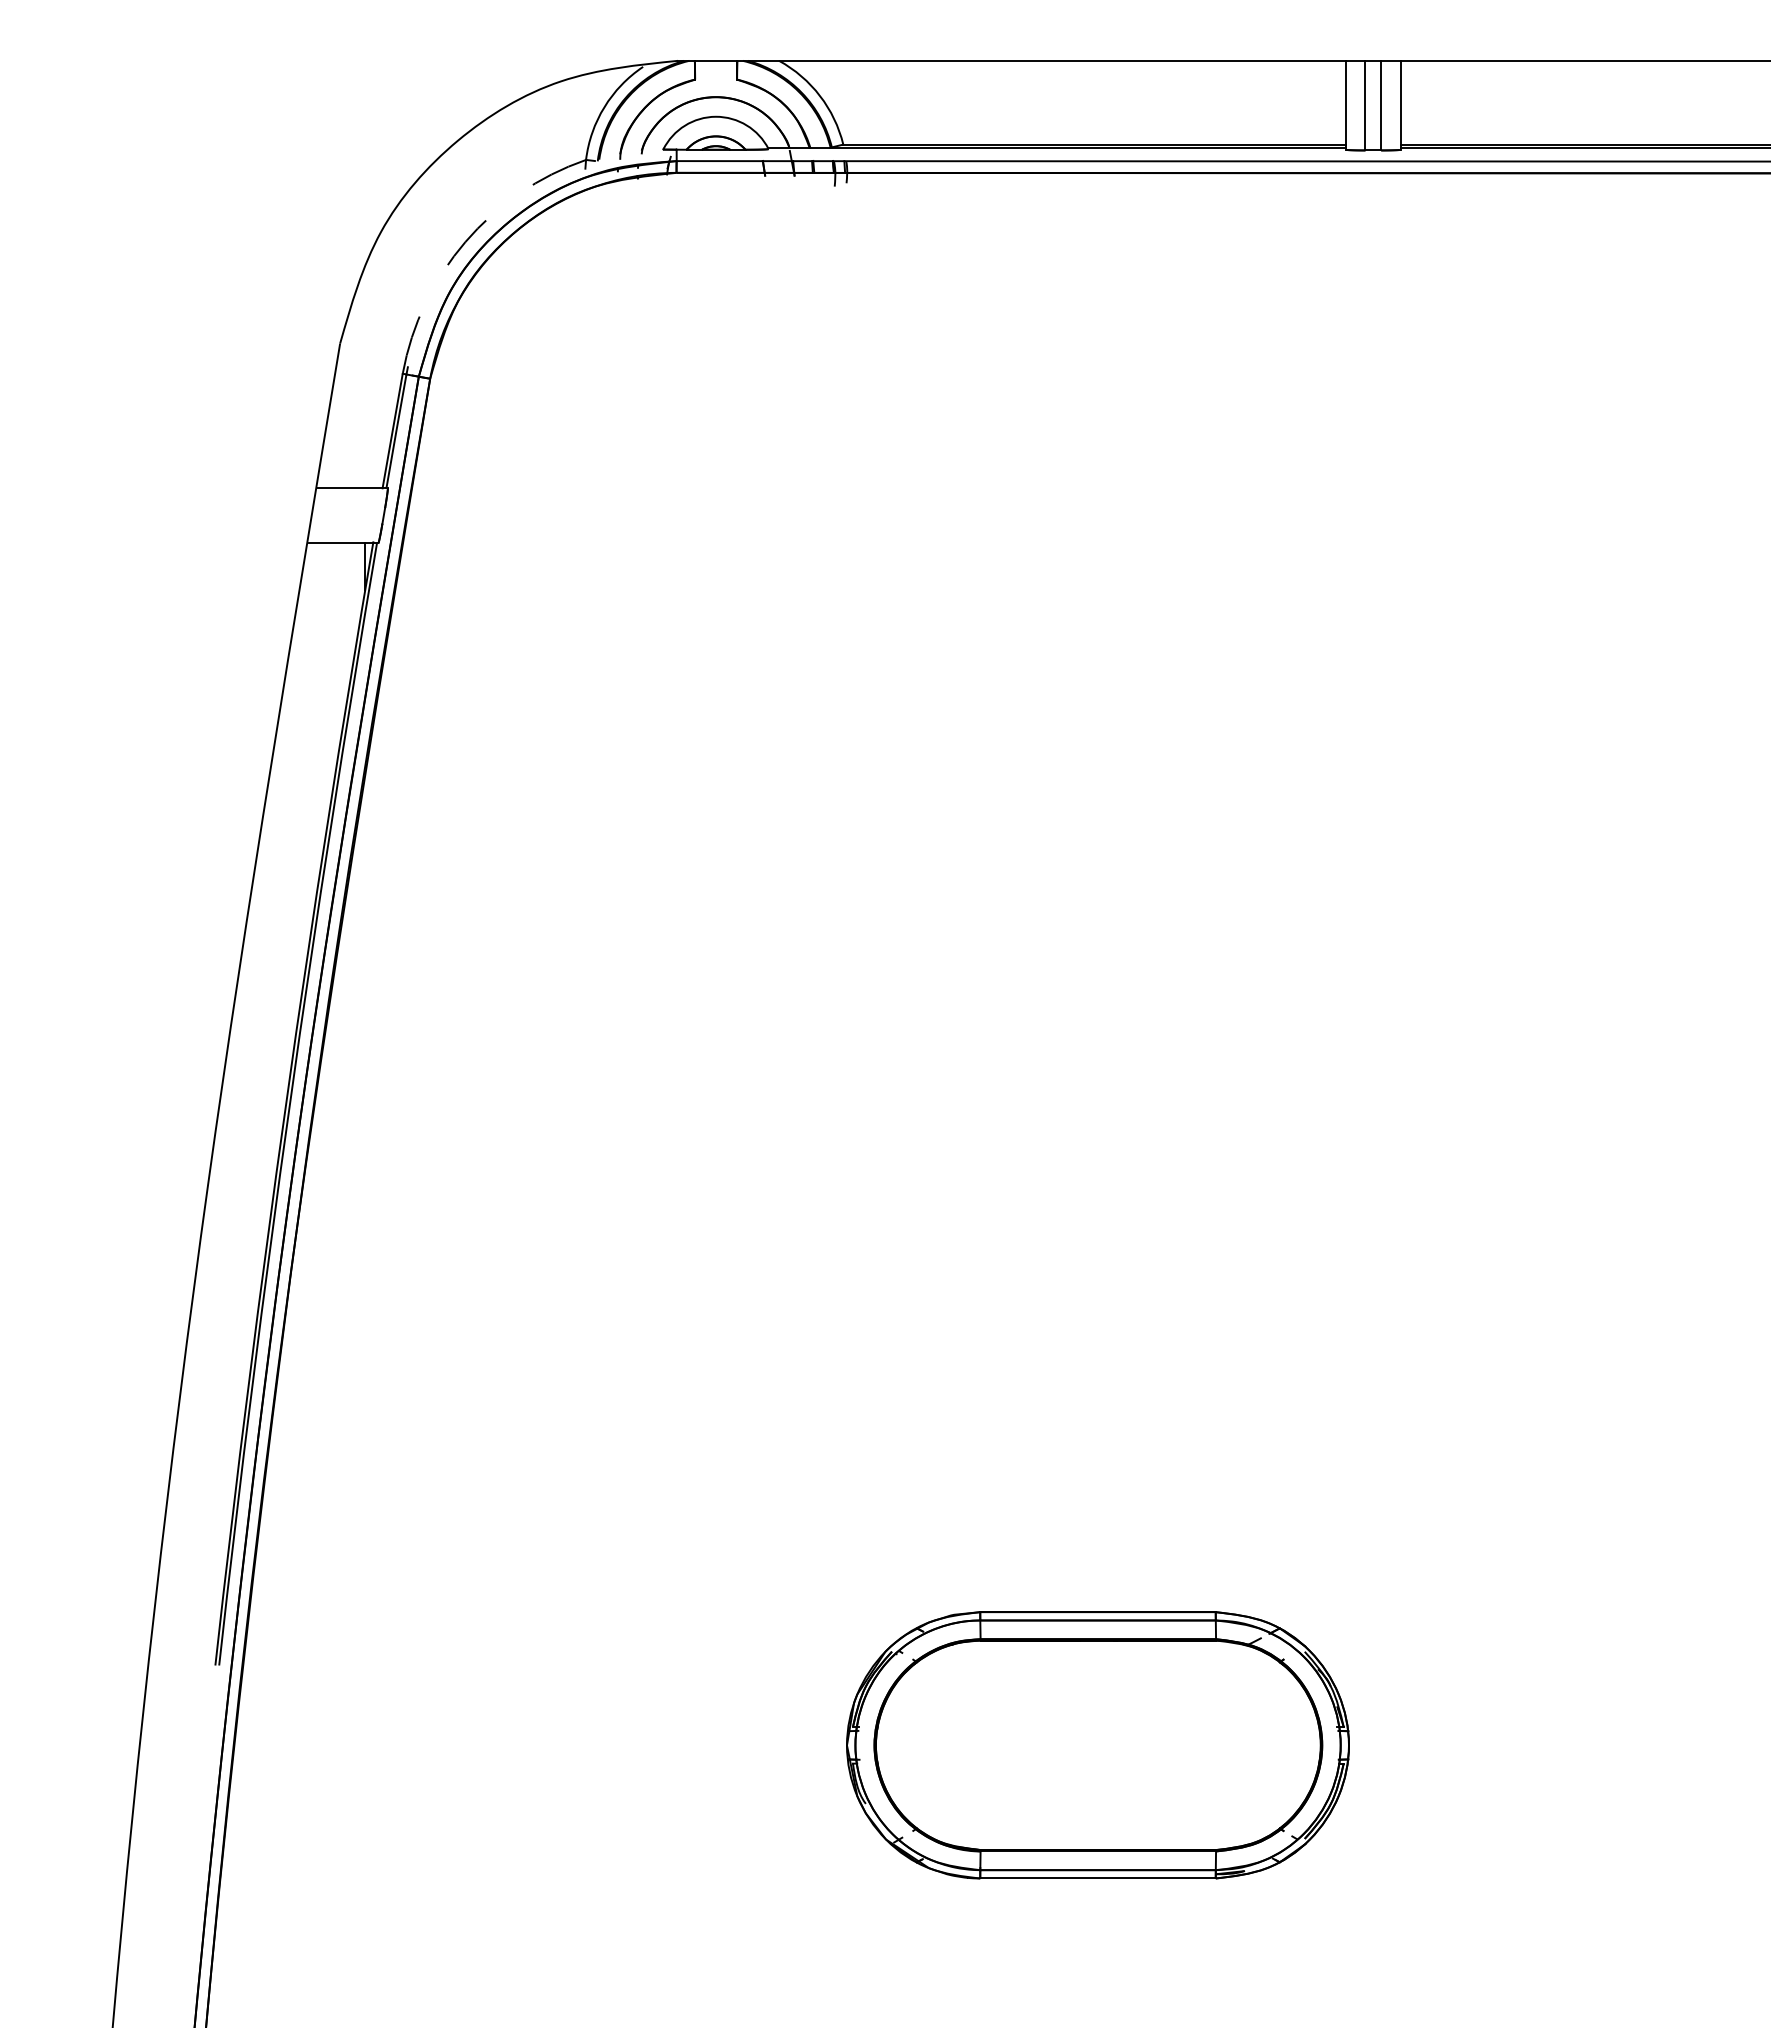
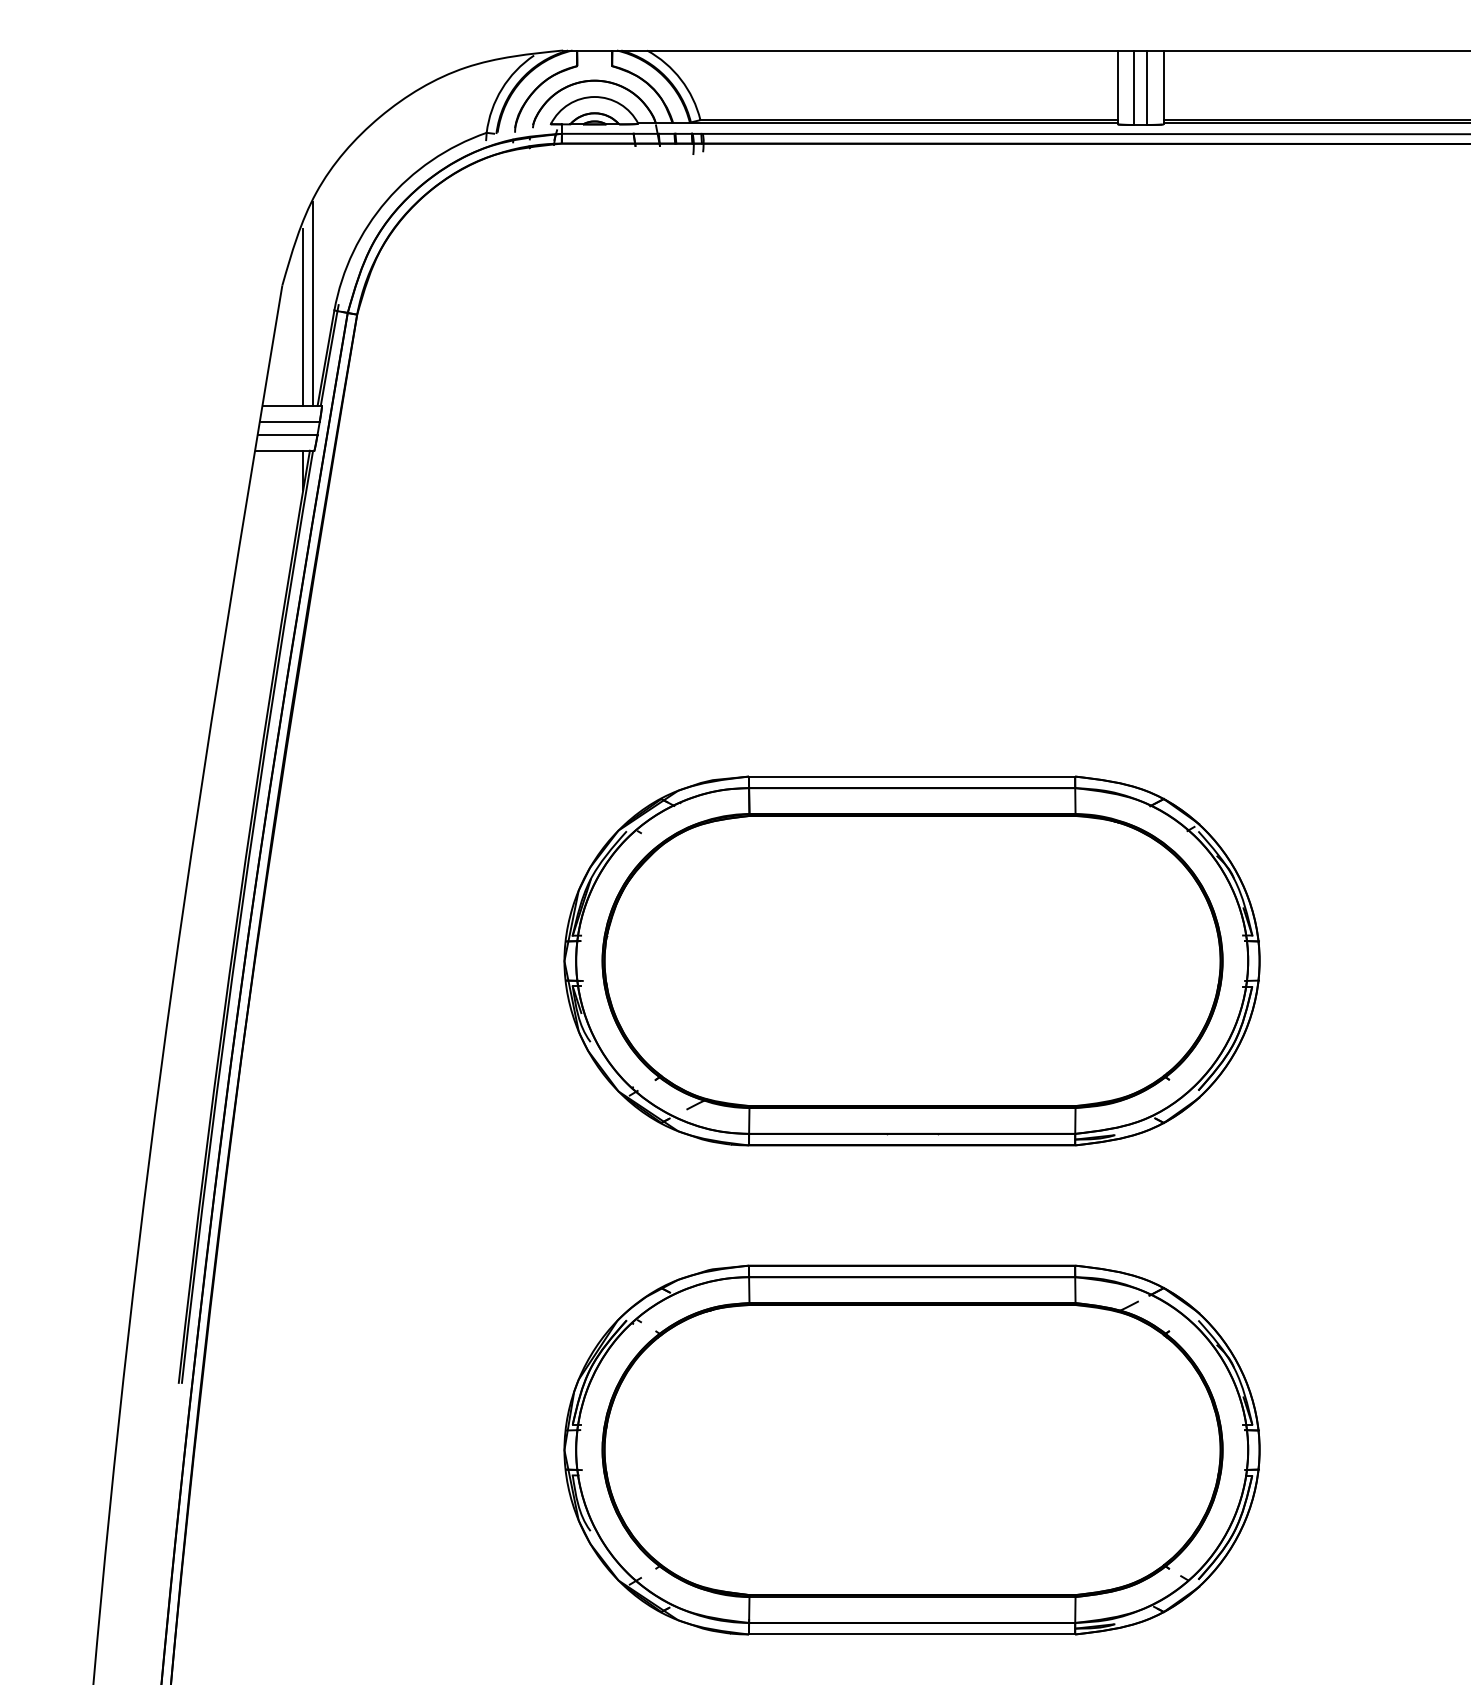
arc: (465, 242) -> (386, 201), dashed -> solid
line: (377, 365) -> (313, 303), added
line: (365, 381) -> (303, 316), added
line: (349, 507) -> (290, 421), added
line: (346, 523) -> (287, 434), added
part: (1097, 1156) -> (911, 960), added
part: (1097, 1745) -> (911, 1450), size x1.67

